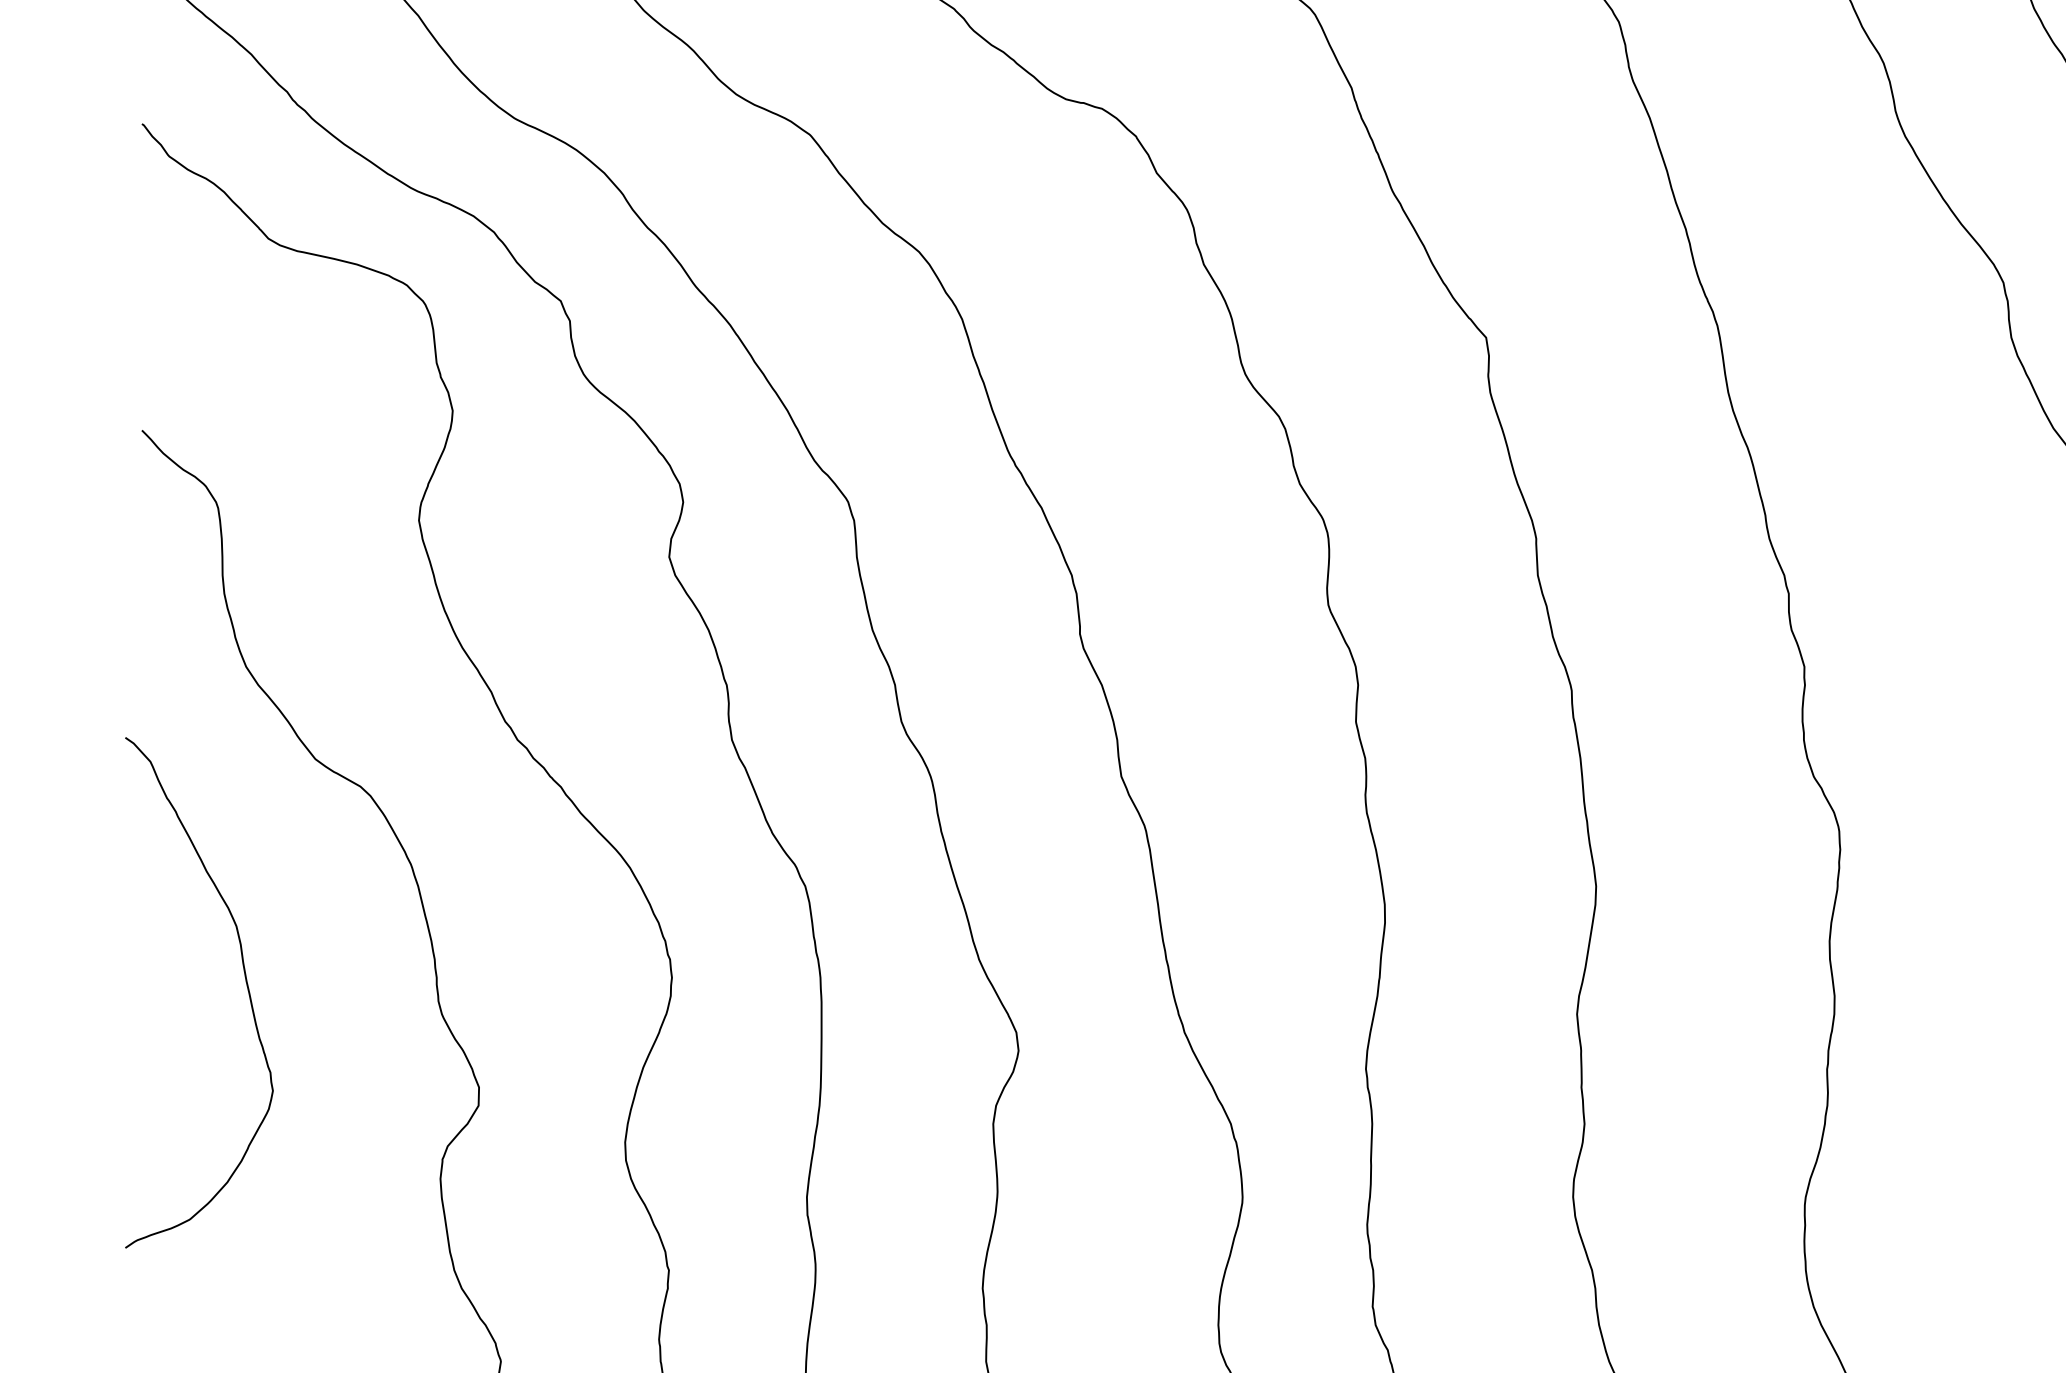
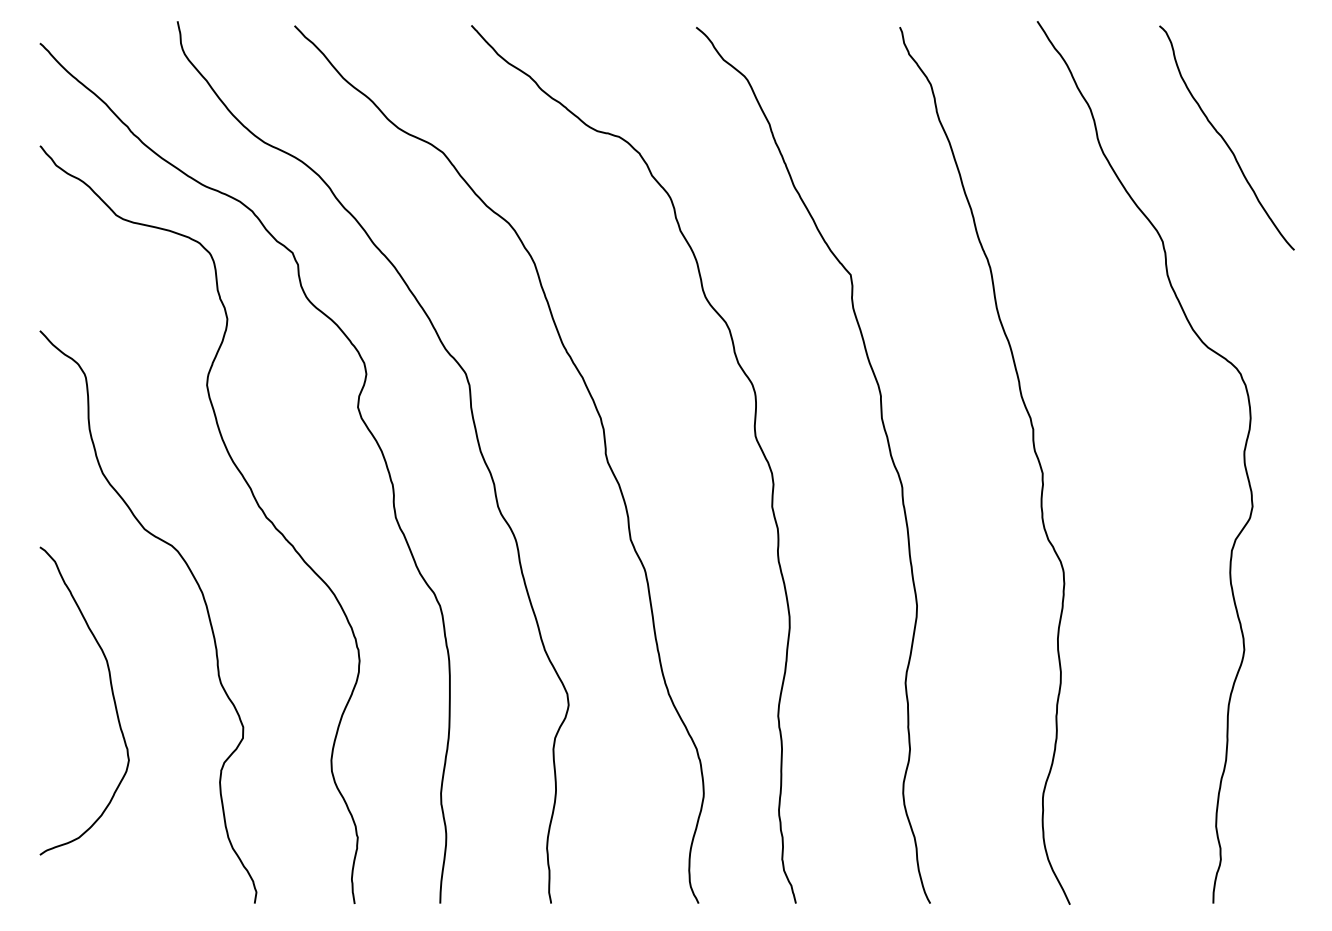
curve: (244, 978) -> (111, 692), moved

